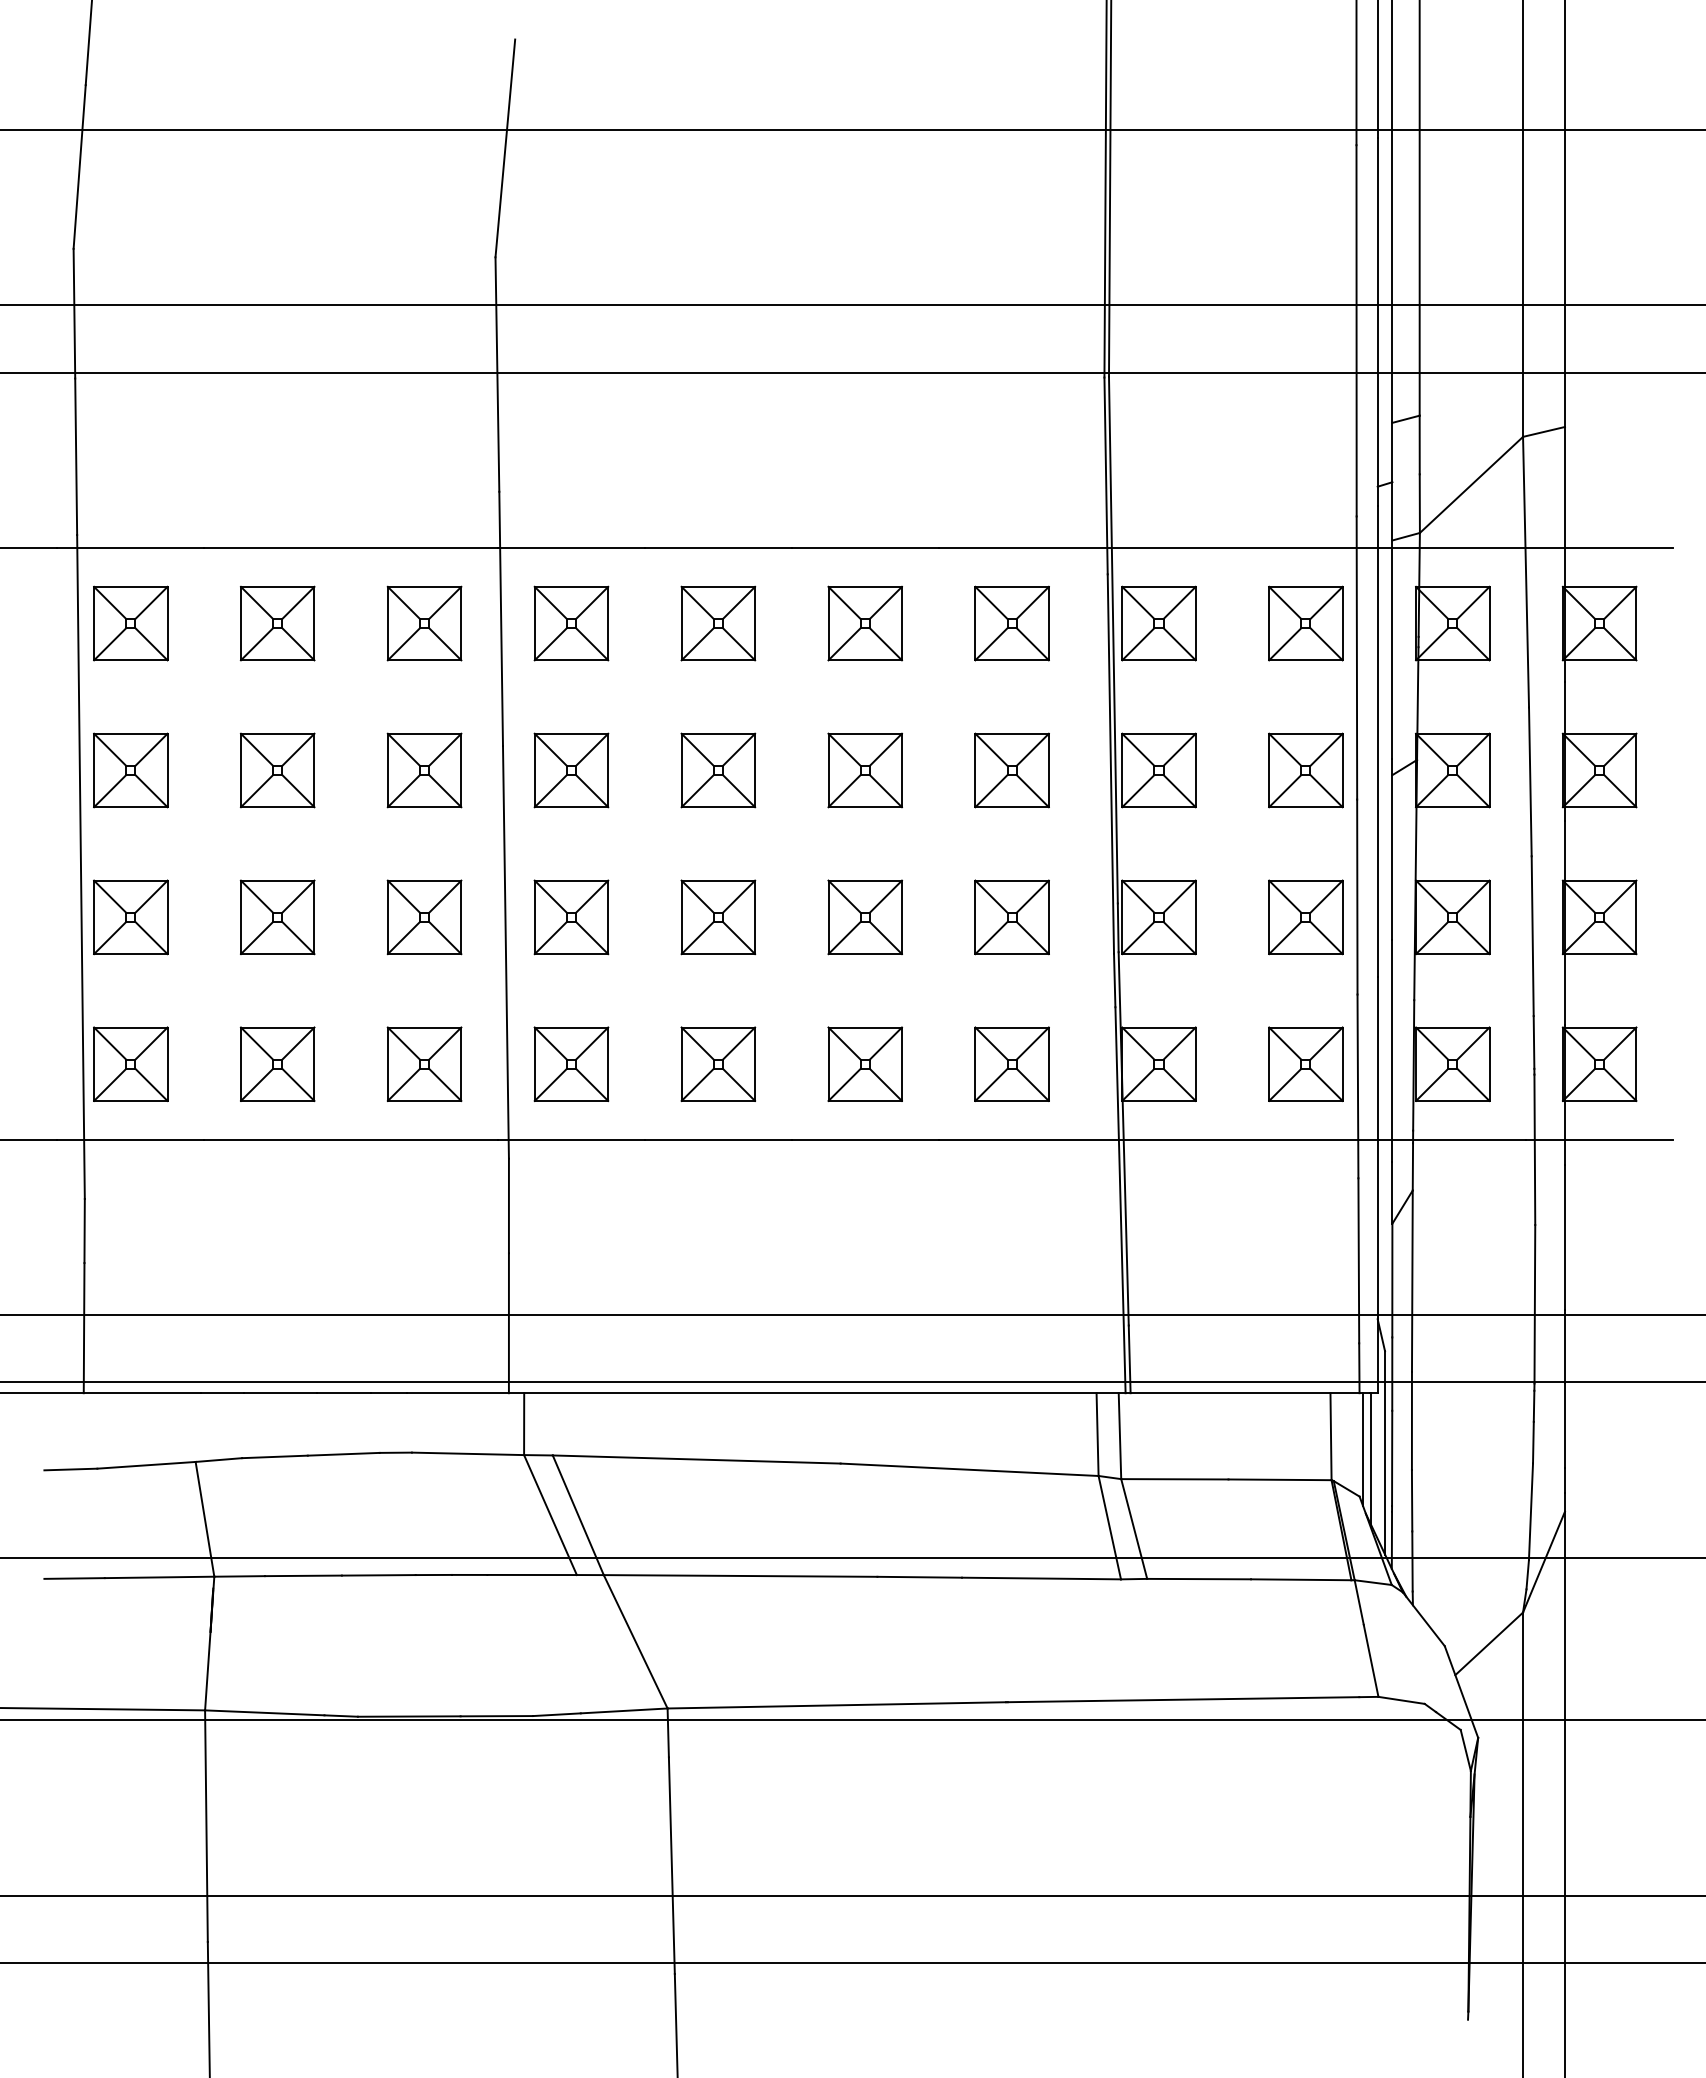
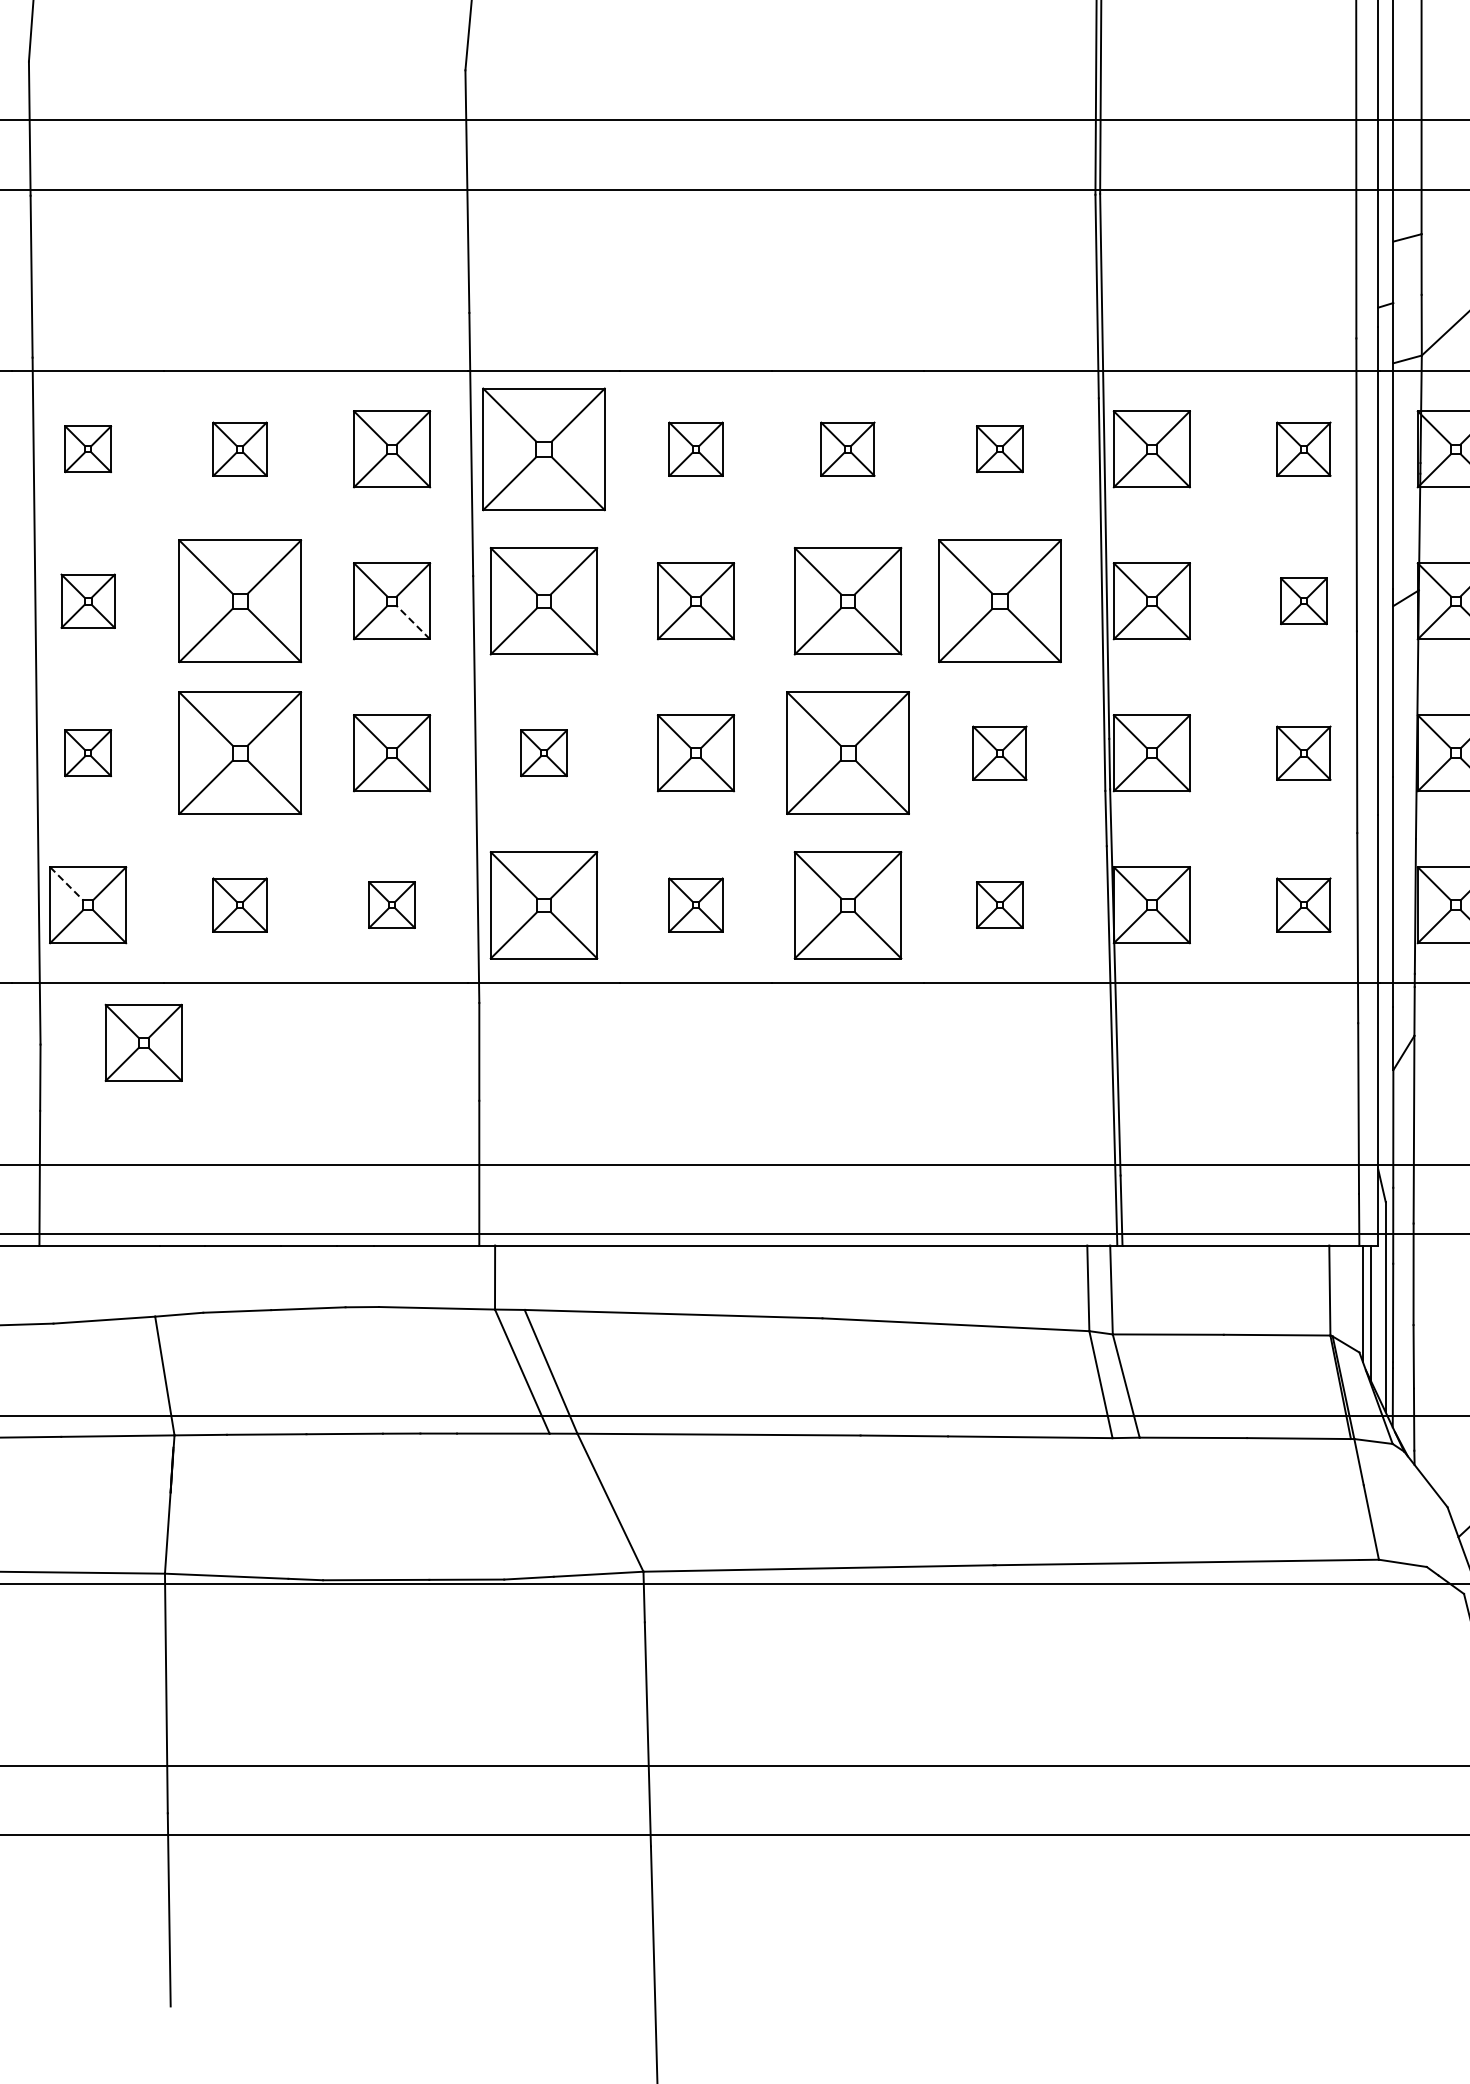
part: (130, 623) -> (87, 449), size x0.6
part: (277, 623) -> (239, 449), size x0.7
part: (571, 623) -> (544, 449), size x1.6
part: (718, 623) -> (696, 449), size x0.7
part: (864, 623) -> (847, 449), size x0.7
part: (1011, 623) -> (999, 449), size x0.6
part: (1305, 623) -> (1303, 449), size x0.7
part: (130, 770) -> (87, 601), size x0.7
part: (277, 770) -> (239, 601), size x1.6
part: (571, 770) -> (544, 601), size x1.4
part: (864, 770) -> (847, 601), size x1.4
part: (1011, 770) -> (999, 601), size x1.6
part: (1305, 770) -> (1303, 601), size x0.6
line: (445, 791) -> (413, 623), solid -> dashed
part: (130, 917) -> (87, 753), size x0.6
part: (277, 917) -> (239, 753), size x1.6
part: (571, 917) -> (544, 753), size x0.6
part: (864, 917) -> (847, 753), size x1.6
part: (1011, 917) -> (999, 753), size x0.7
part: (1305, 917) -> (1303, 753), size x0.7
line: (110, 1043) -> (67, 883), solid -> dashed
part: (277, 1063) -> (239, 904), size x0.7
part: (424, 1063) -> (391, 904), size x0.6
part: (571, 1063) -> (544, 904), size x1.4
part: (718, 1063) -> (696, 904), size x0.7
part: (864, 1063) -> (847, 904), size x1.4
part: (1011, 1063) -> (999, 904), size x0.6
part: (1305, 1063) -> (1303, 904), size x0.7
part: (184, 1197) -> (143, 1043), added

